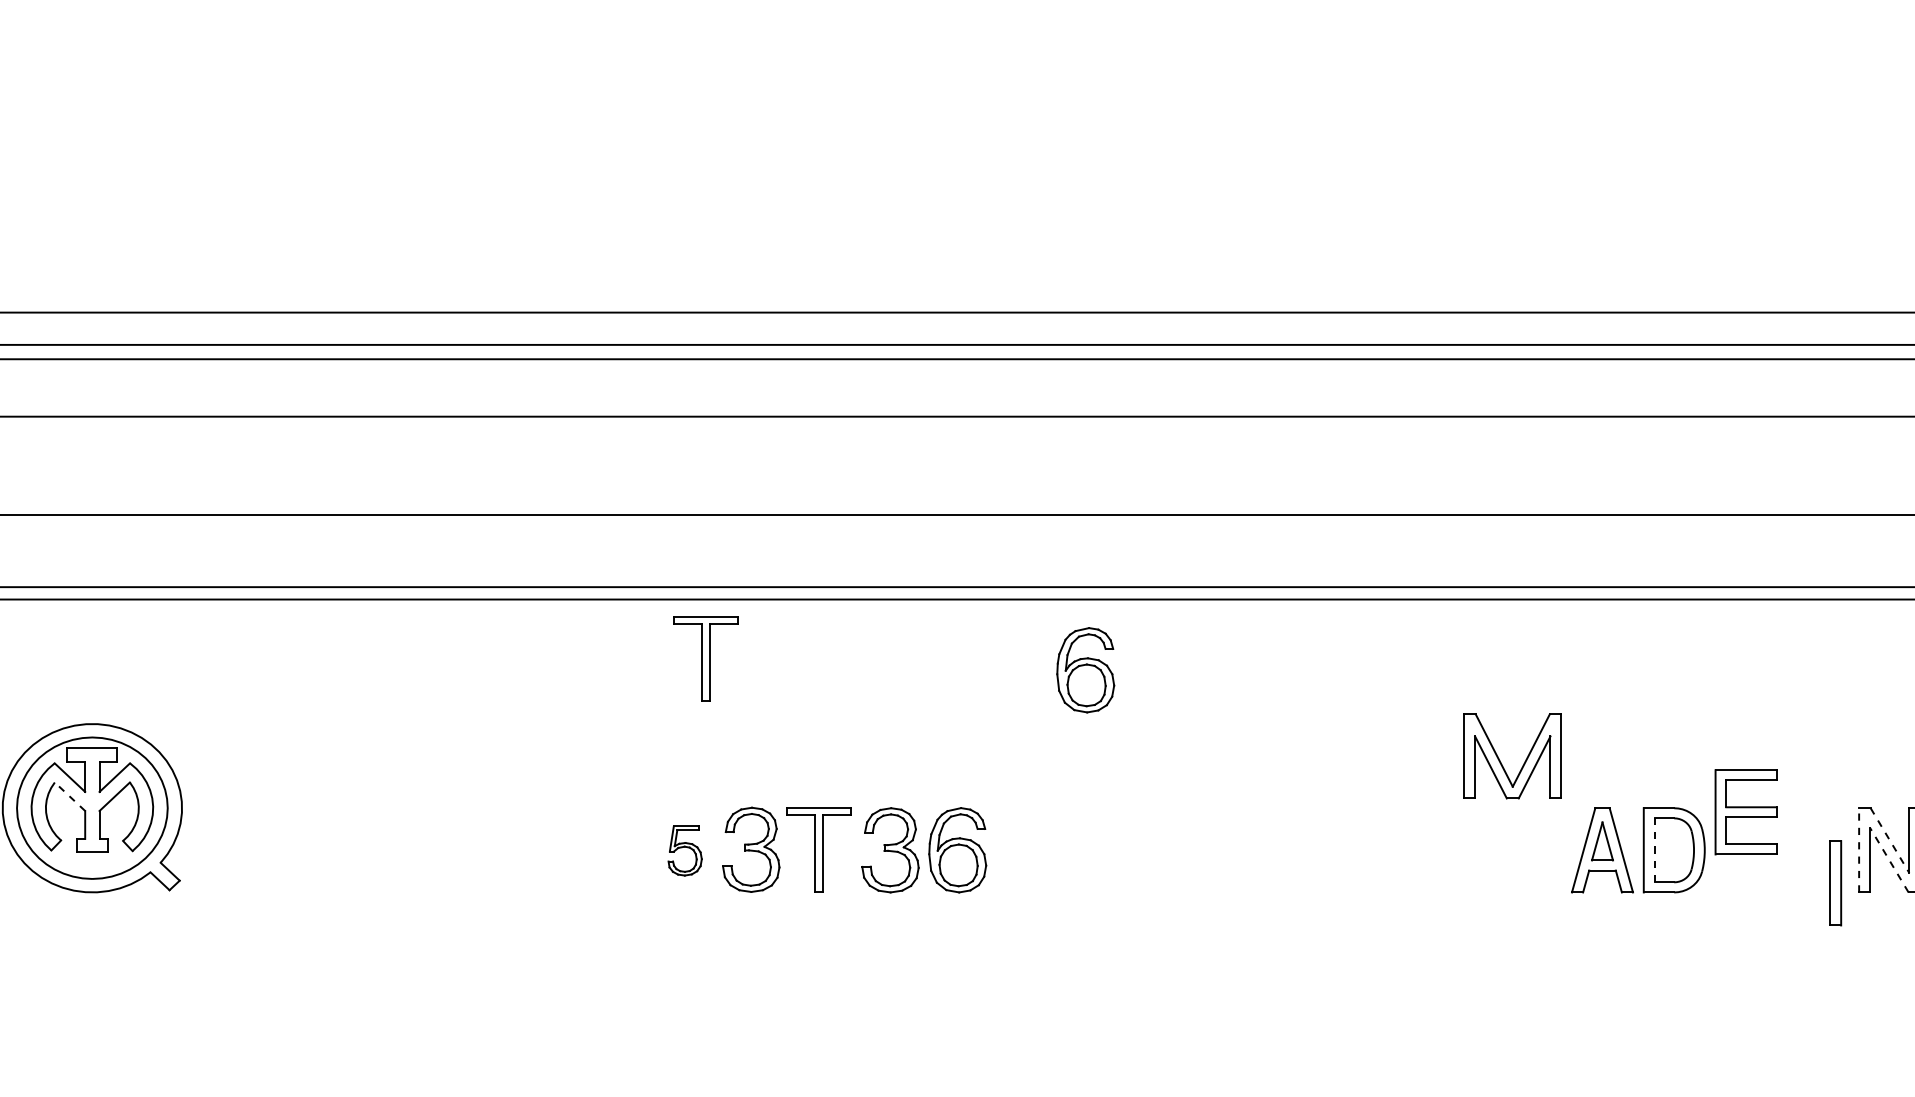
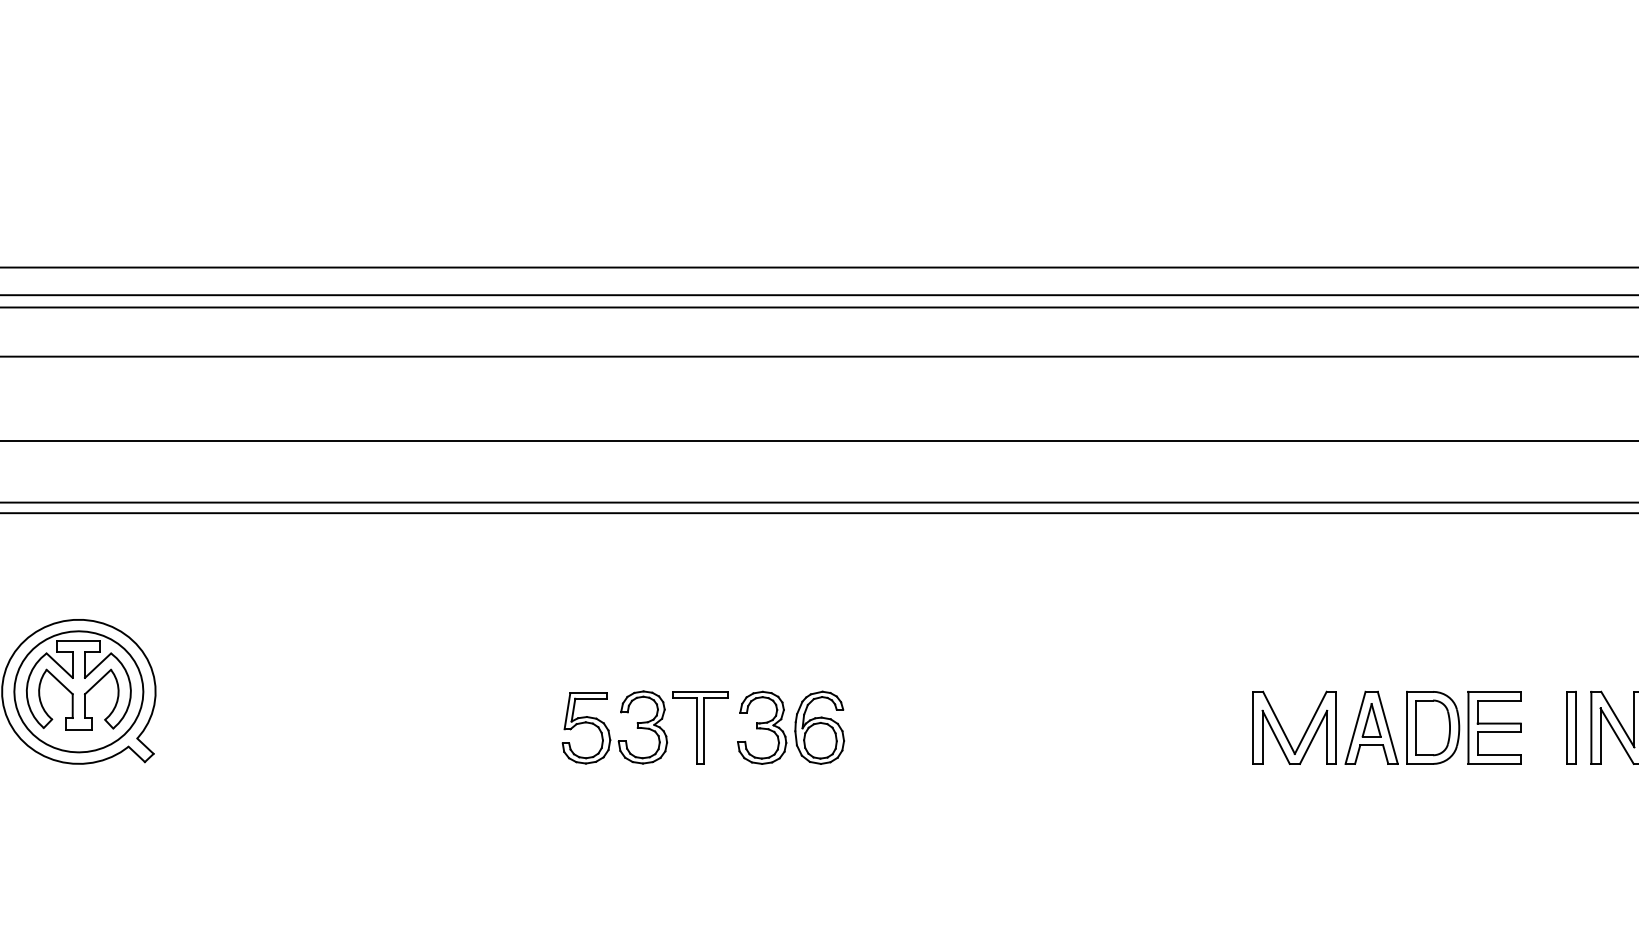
part: (705, 658) -> (603, 563), removed
part: (1085, 670) -> (929, 573), removed
part: (1501, 762) -> (1285, 733), moved
line: (70, 796) -> (60, 681), dashed -> solid
part: (1745, 812) -> (1494, 728), moved
line: (1890, 840) -> (1618, 719), dashed -> solid
line: (1654, 849) -> (1416, 727), dashed -> solid
line: (1859, 849) -> (1591, 727), dashed -> solid
part: (684, 850) -> (585, 728), size x1.67
line: (1889, 860) -> (1617, 736), dashed -> solid
part: (1835, 883) -> (1571, 728), moved

